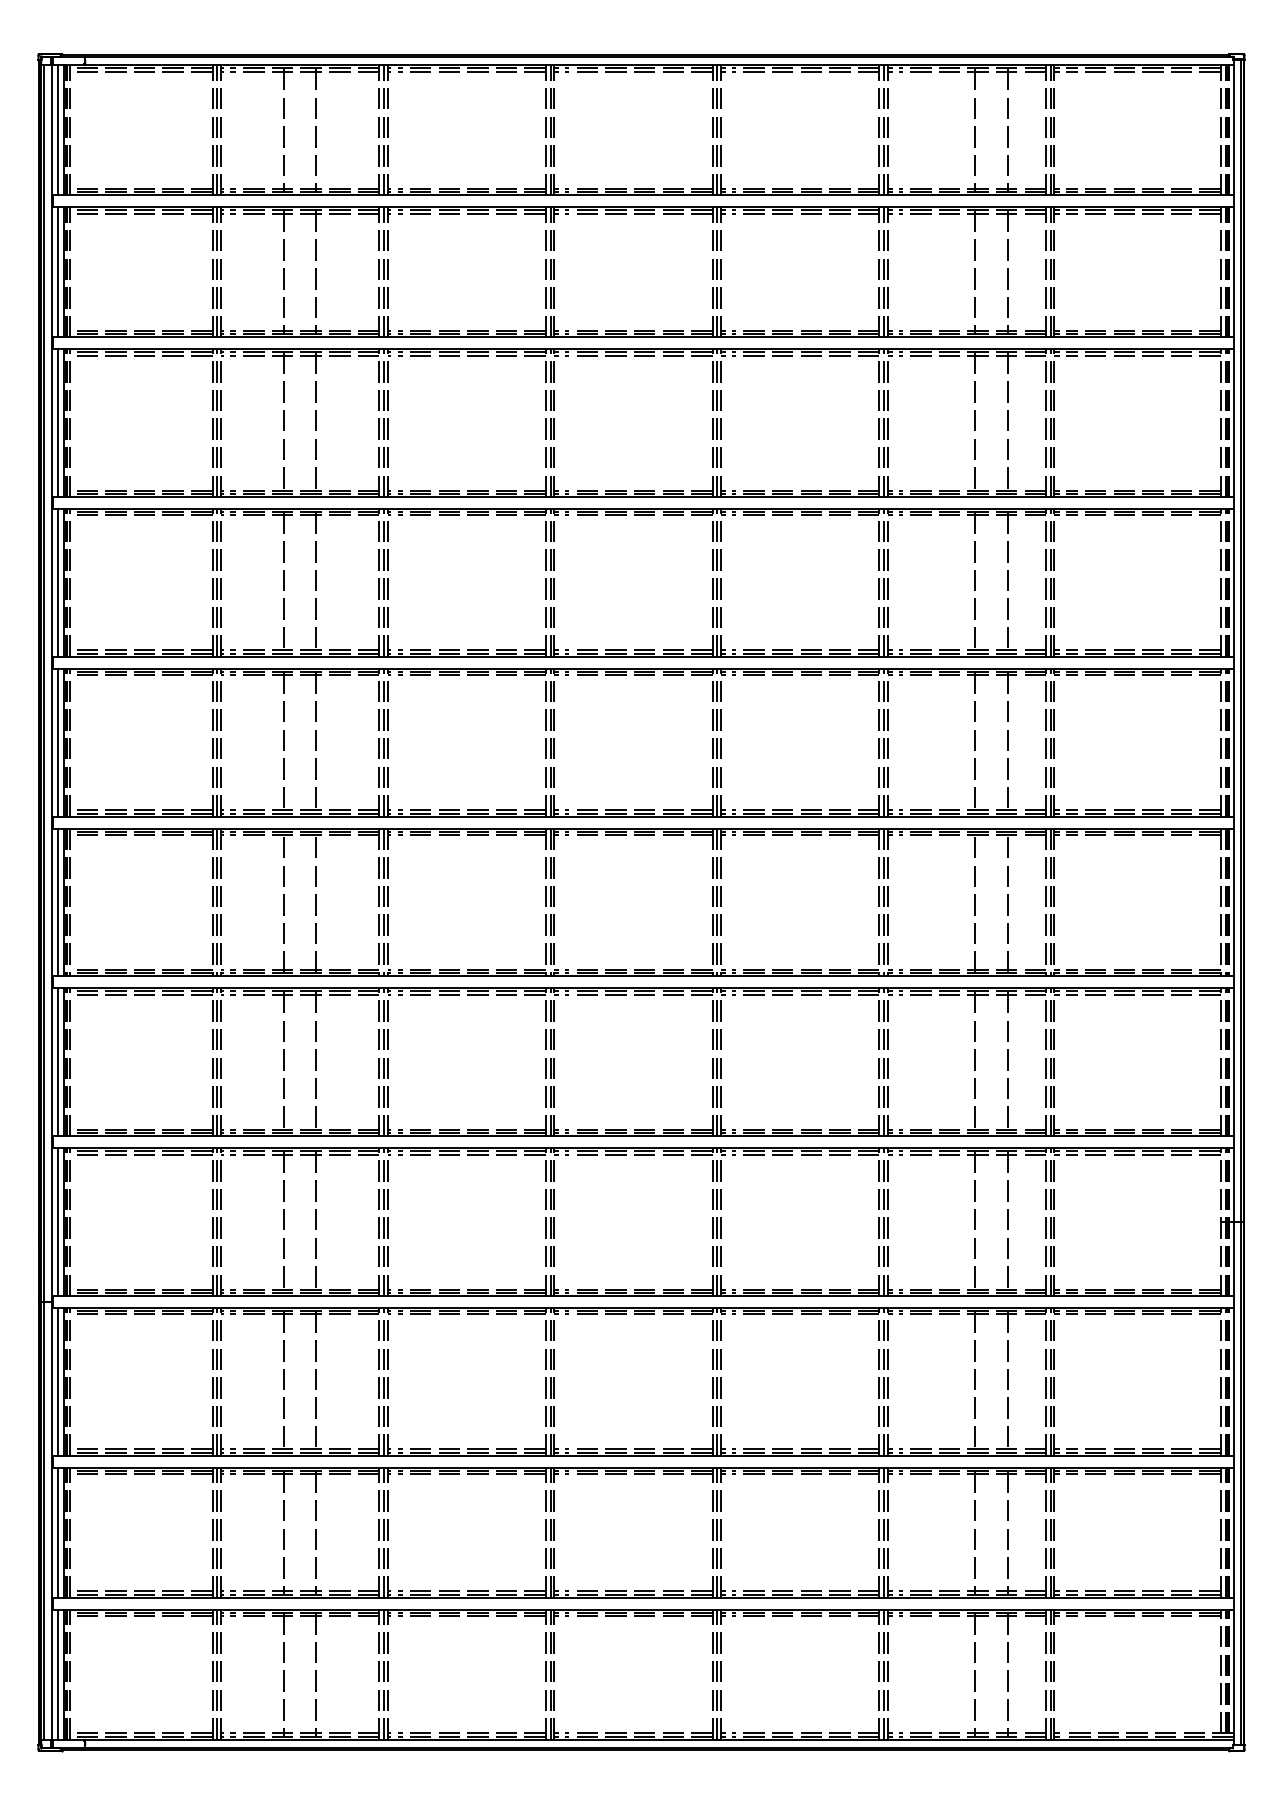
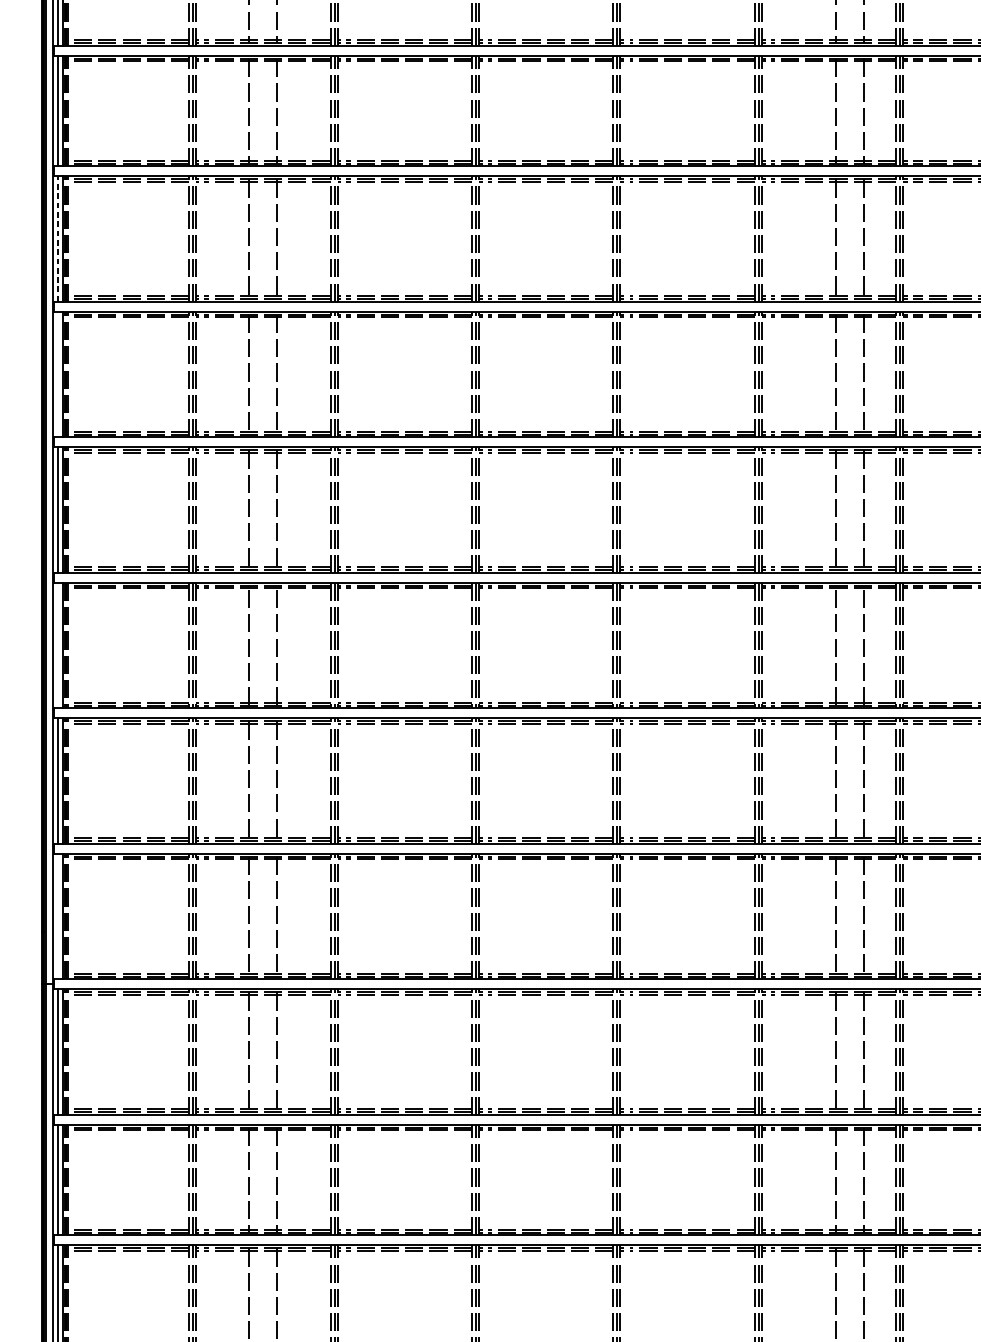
line: (58, 423) -> (58, 239), solid -> dashed
line: (58, 582) -> (58, 374), removed
line: (58, 902) -> (58, 645), removed
line: (58, 1222) -> (58, 916), removed

